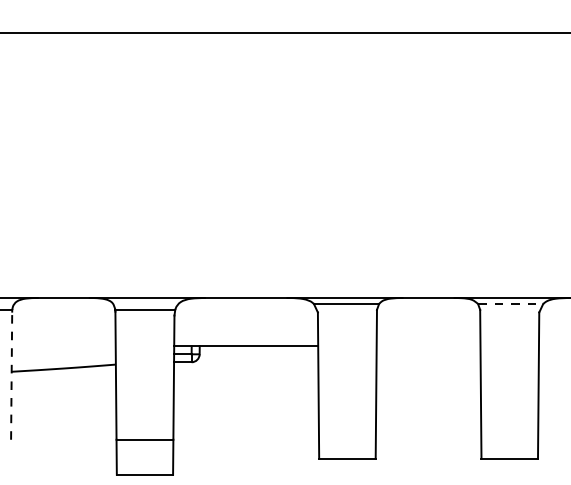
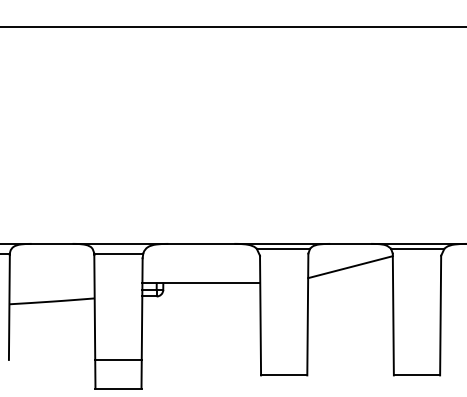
line: (510, 303) -> (417, 248), dashed -> solid
line: (428, 326) -> (350, 267), added
line: (11, 375) -> (9, 307), dashed -> solid

